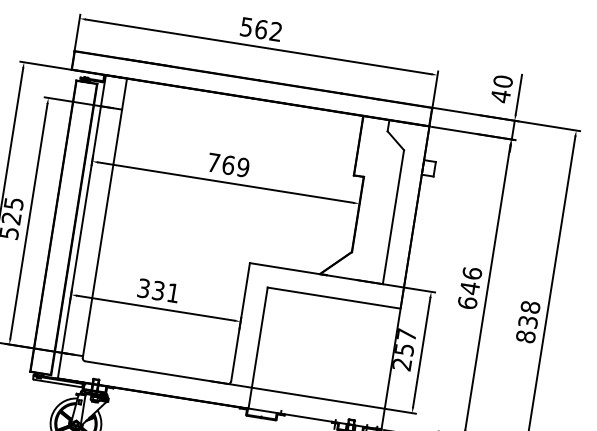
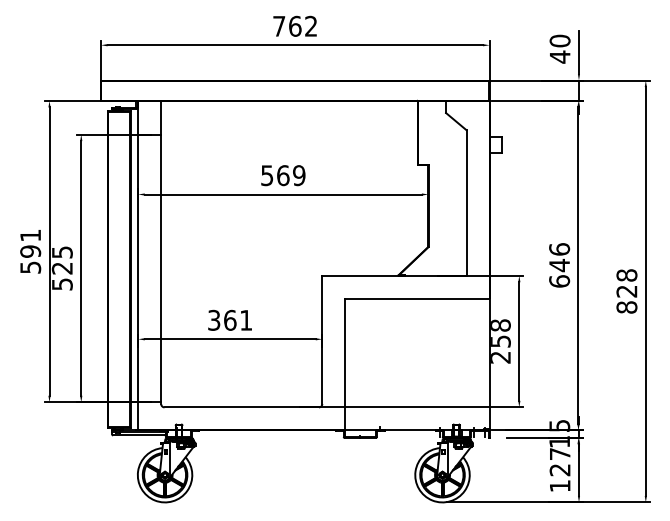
text: (246, 27) -> (279, 26), 562 -> 762
text: (214, 162) -> (267, 175), 769 -> 569
text: (158, 290) -> (230, 319), 331 -> 361
text: (527, 322) -> (626, 291), 838 -> 828
text: (406, 334) -> (500, 325), 257 -> 258

